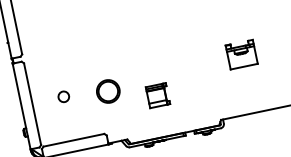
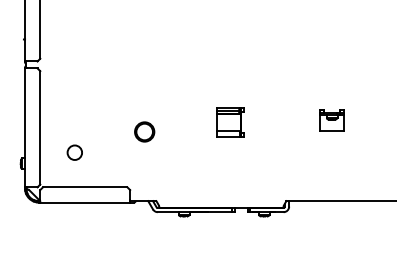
part: (241, 55) -> (331, 120), size x0.62
circle: (108, 91) -> (144, 131), size x0.62
part: (158, 95) -> (230, 122), moved
circle: (63, 96) -> (74, 152), moved

